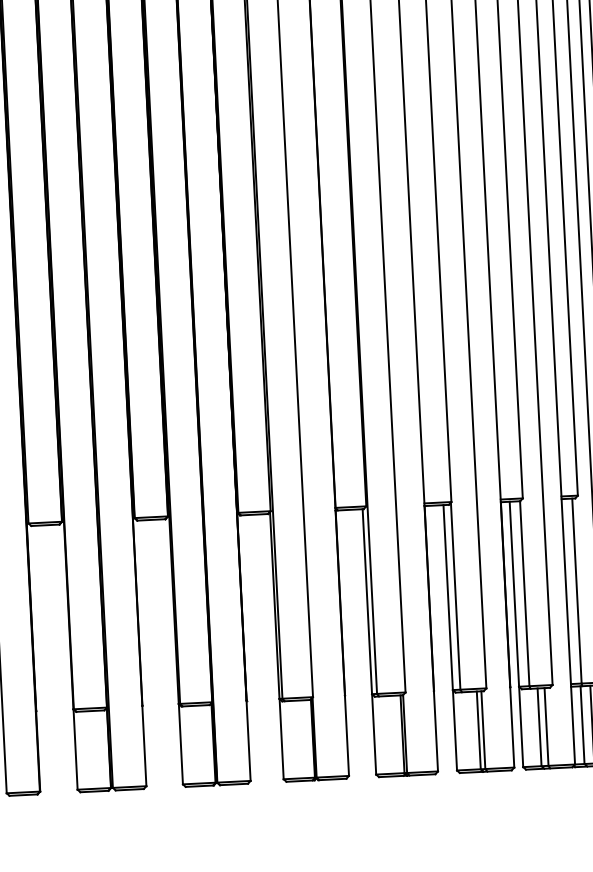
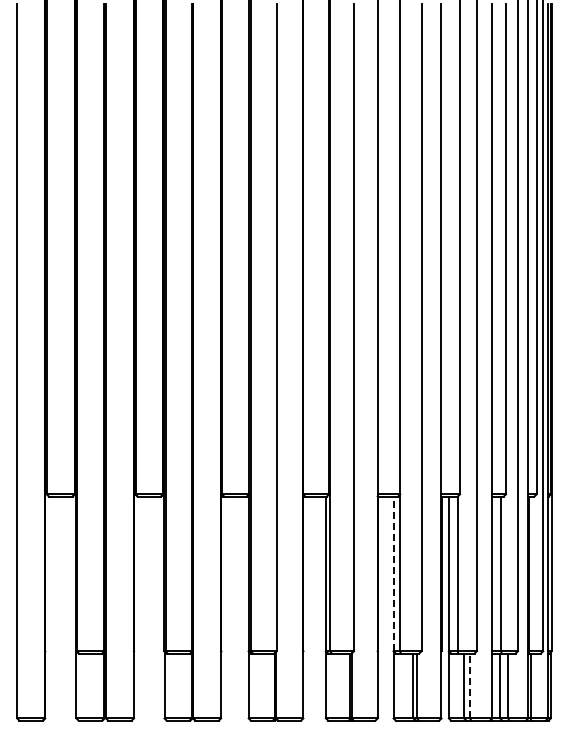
line: (448, 597) -> (393, 573), solid -> dashed
line: (547, 726) -> (470, 685), solid -> dashed

